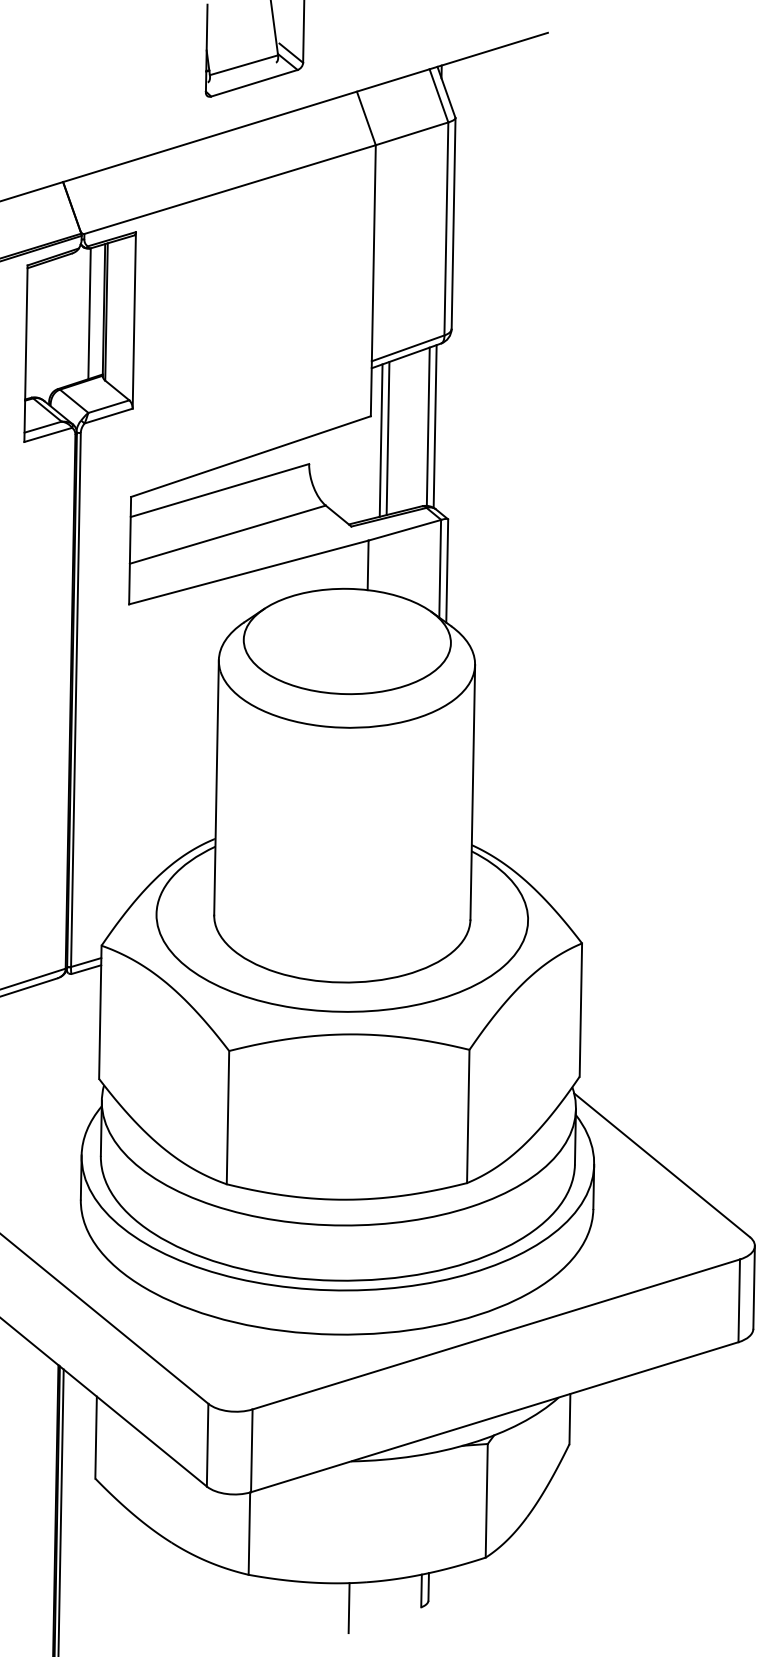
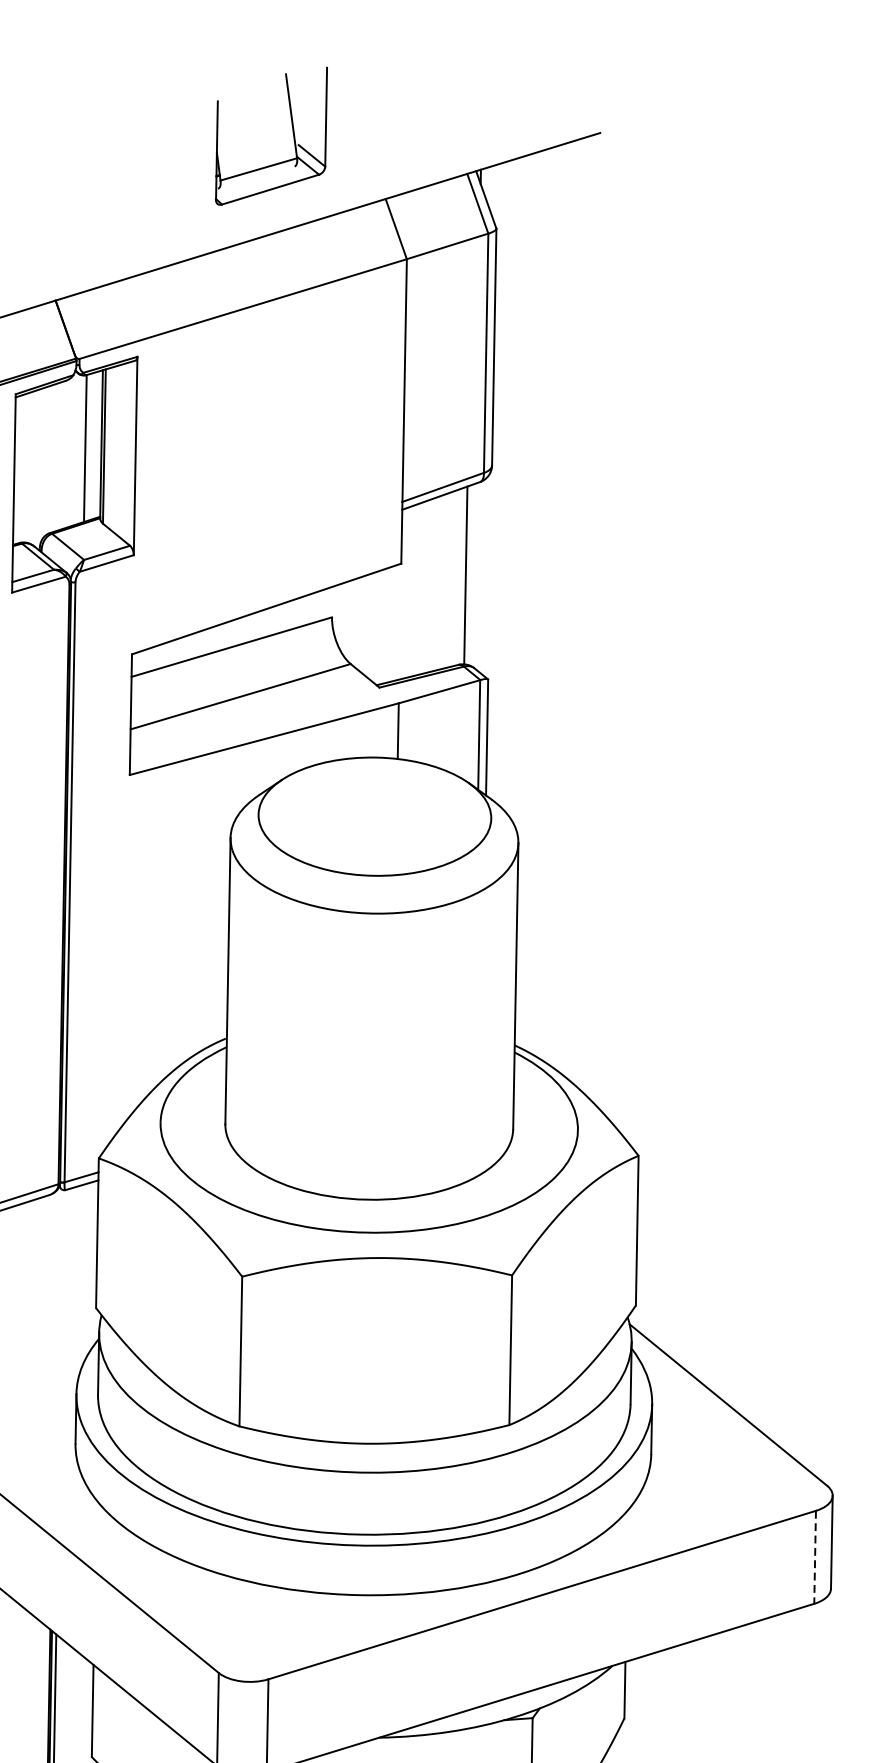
line: (434, 426) -> (472, 575), removed
line: (387, 438) -> (420, 588), removed
line: (380, 440) -> (412, 590), removed
line: (739, 1301) -> (815, 1558), solid -> dashed

